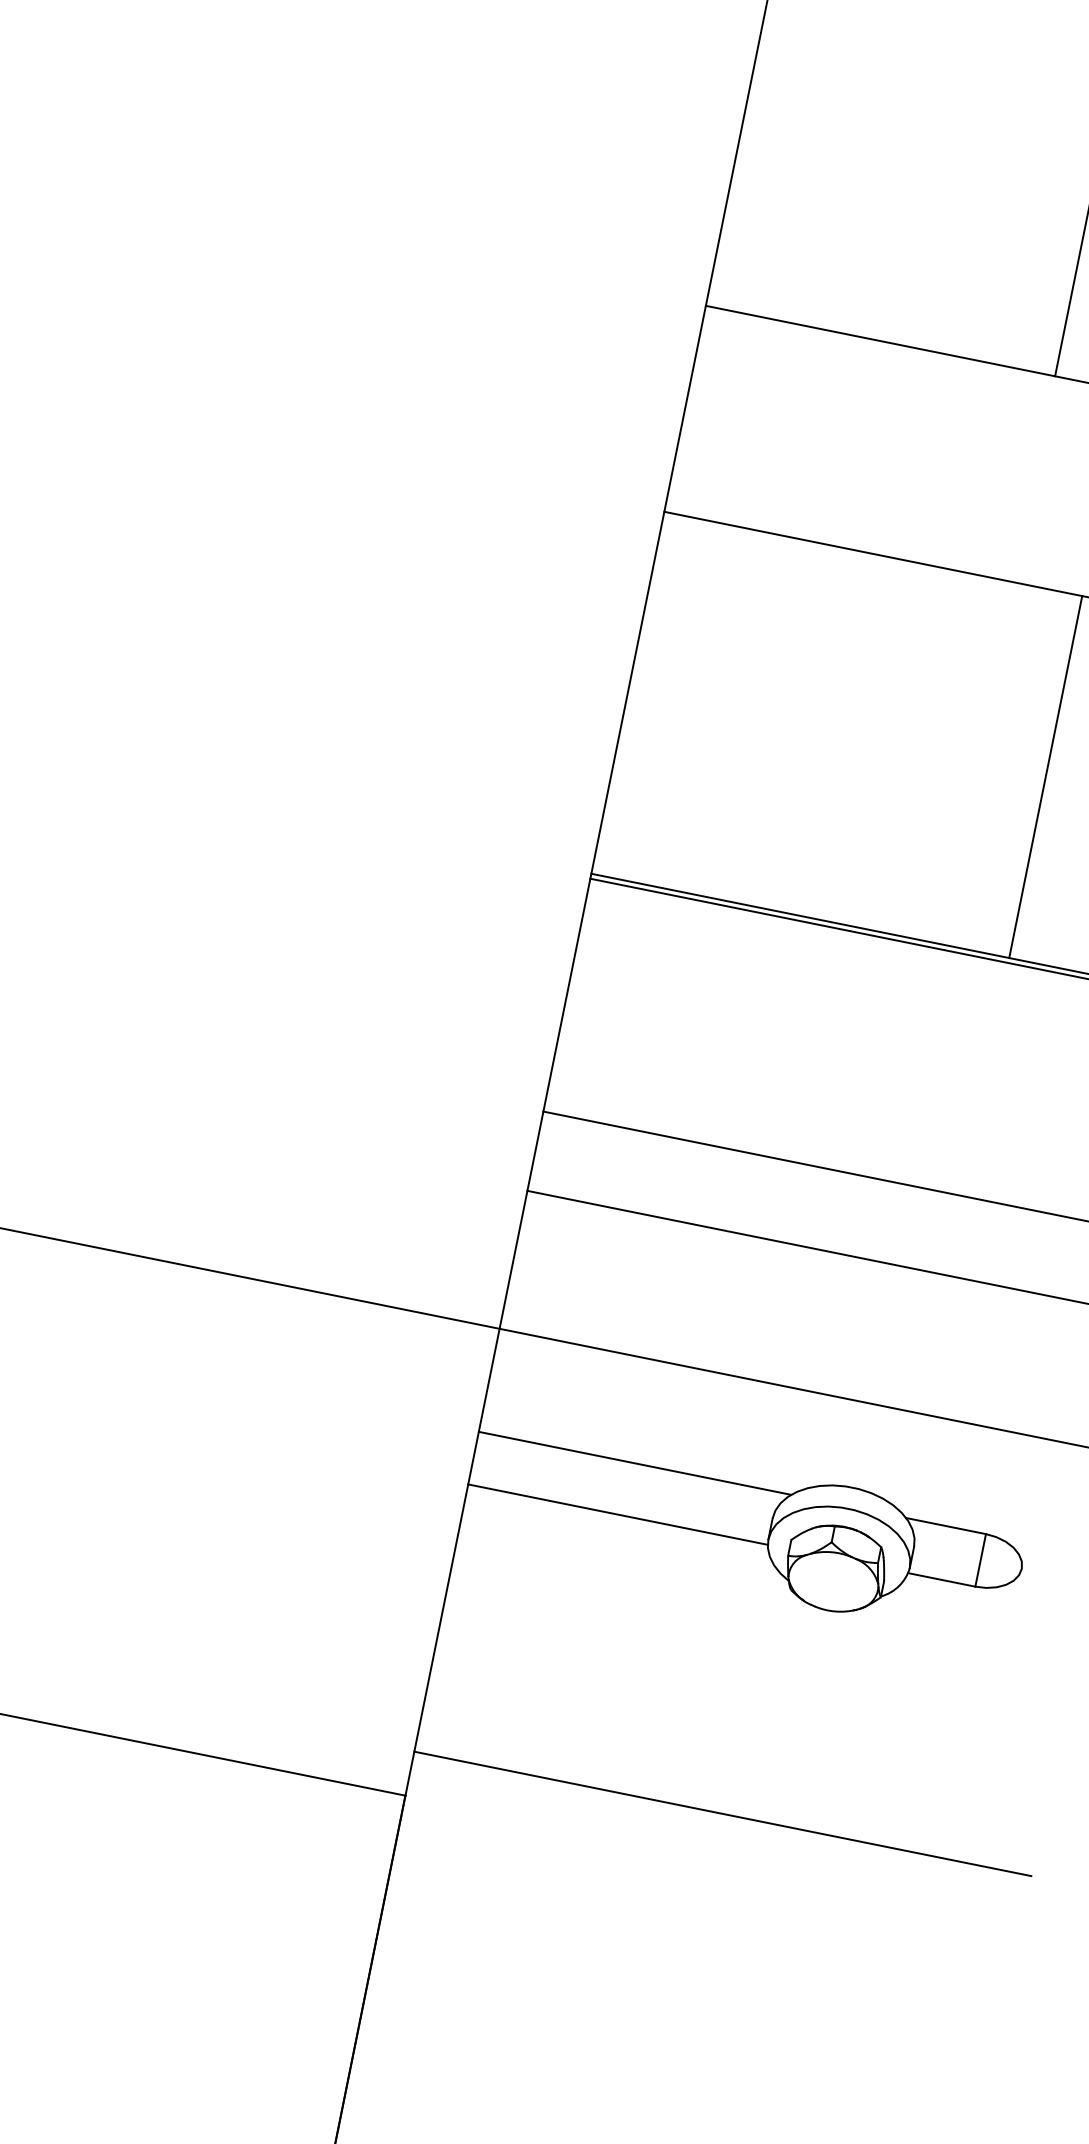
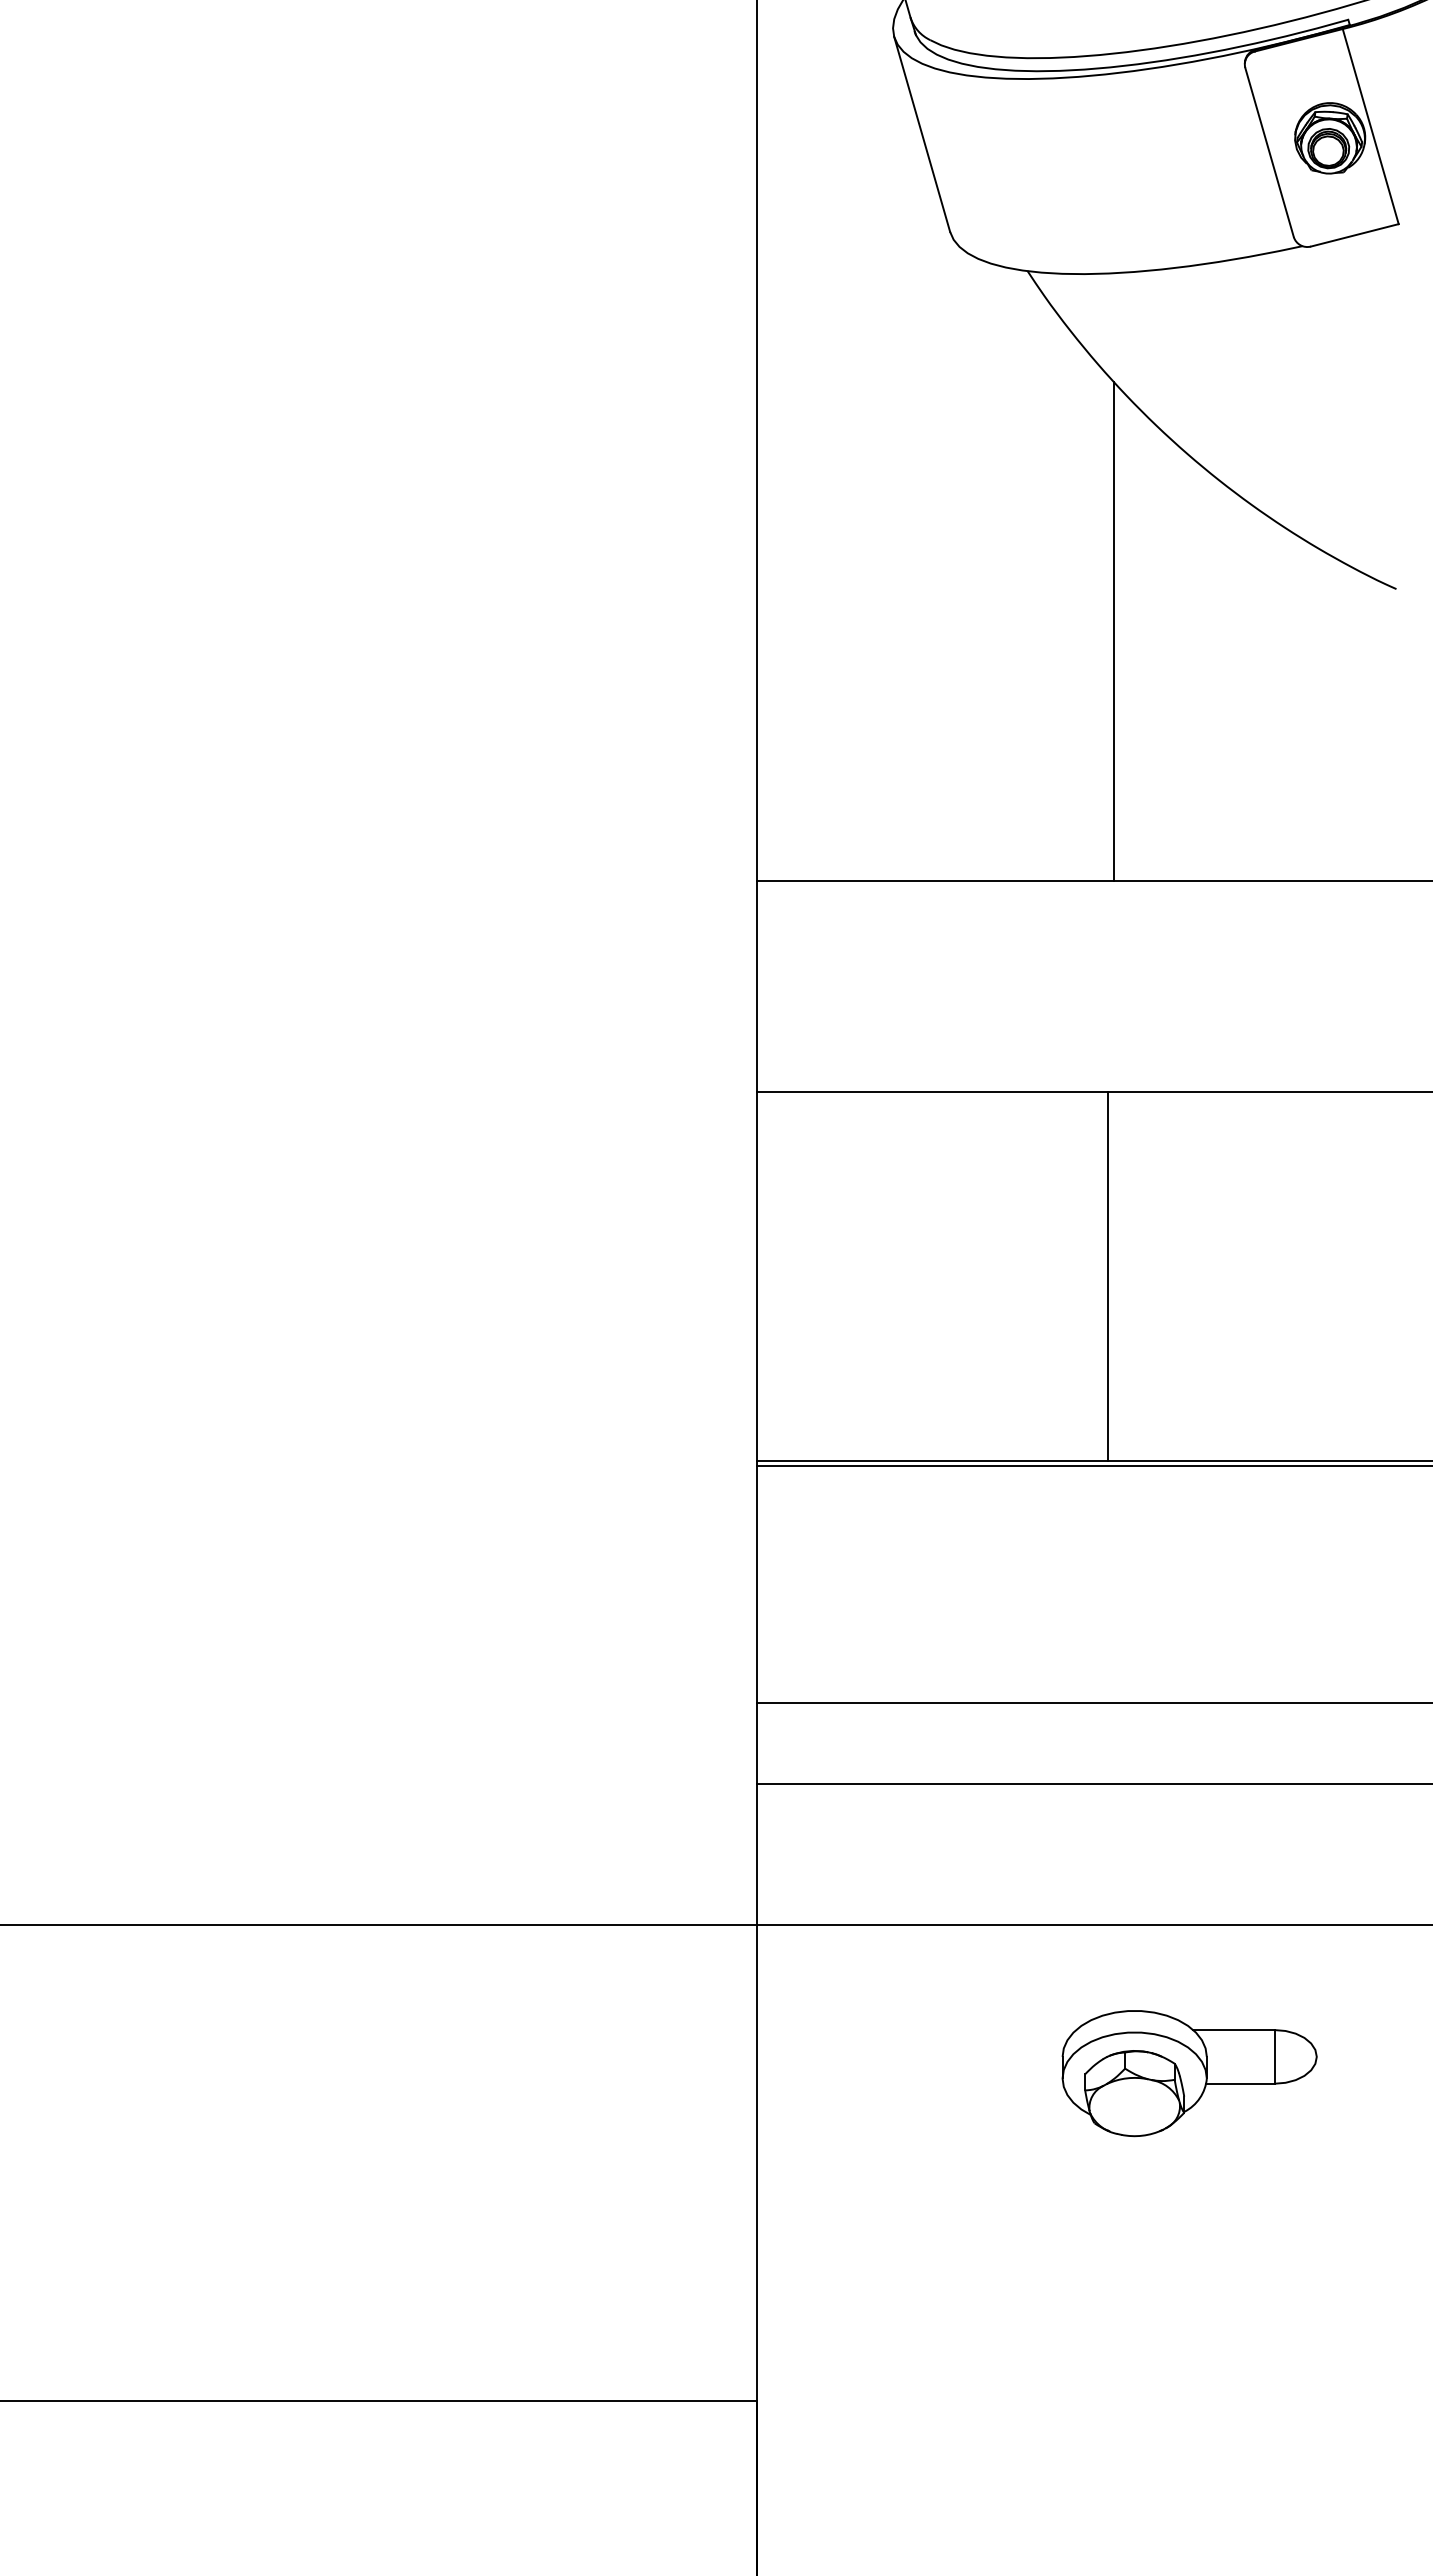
line: (1045, 776) -> (1107, 1275), moved
line: (634, 1463) -> (916, 2030), removed
line: (618, 1514) -> (910, 2083), removed
line: (722, 1813) -> (1071, 2356), removed

